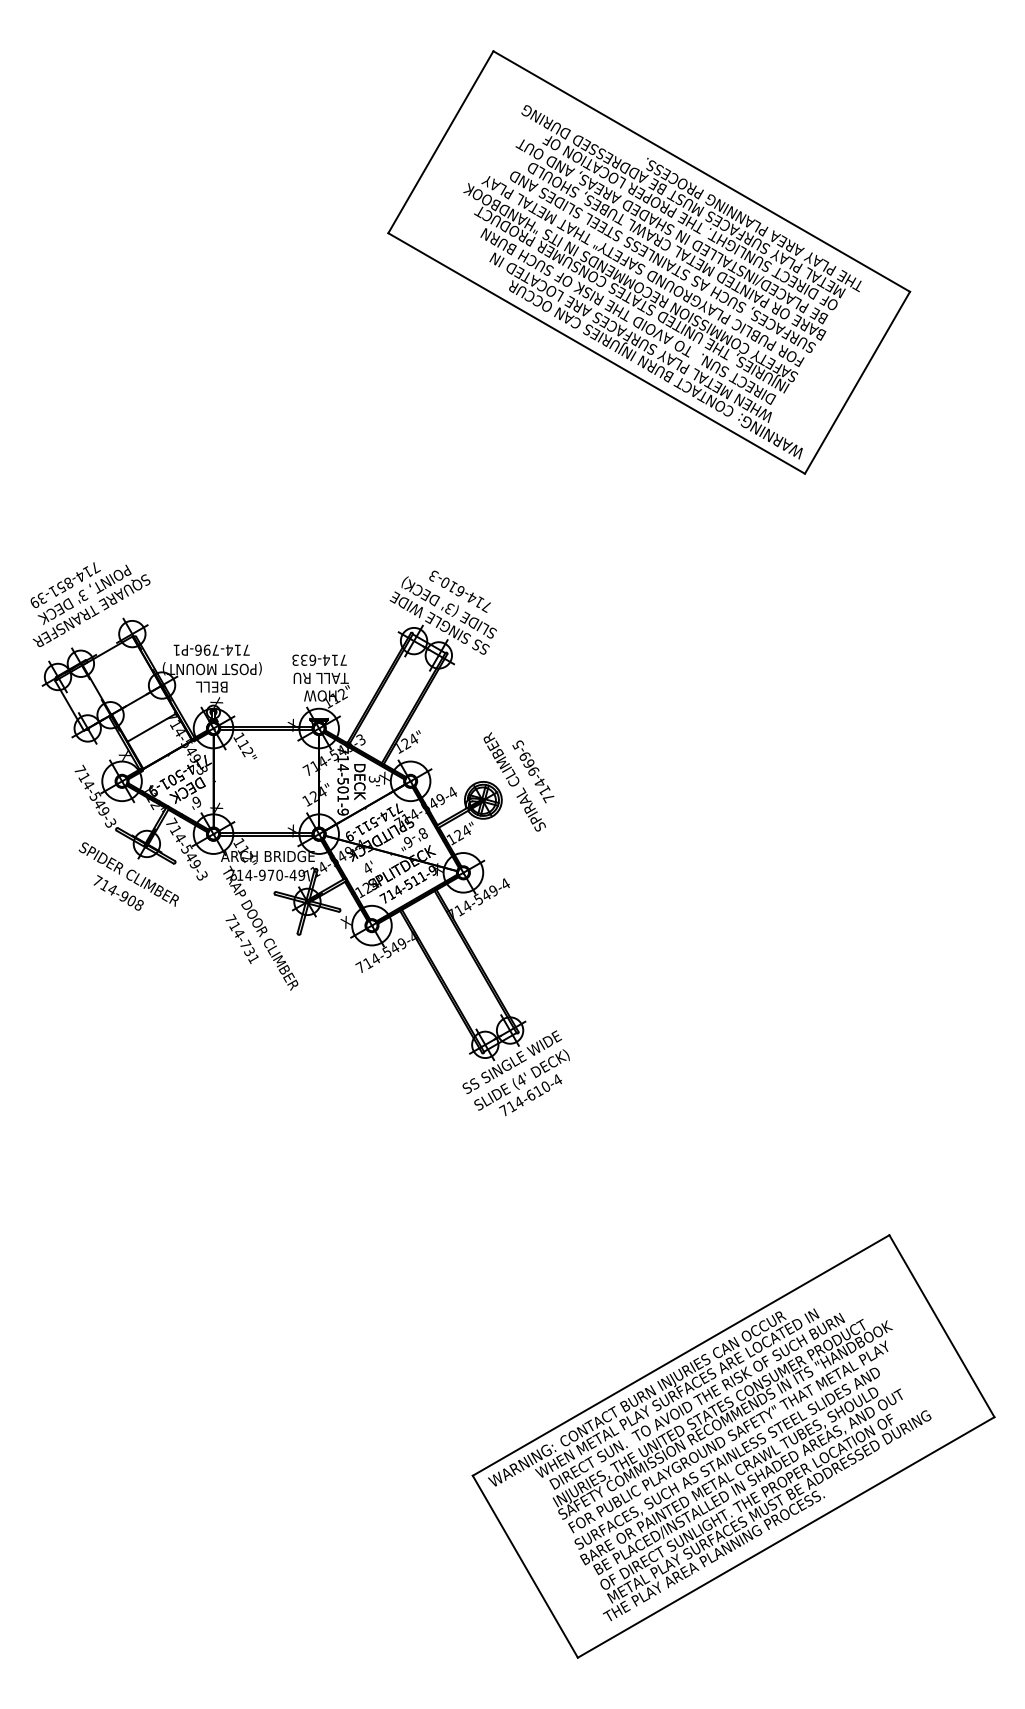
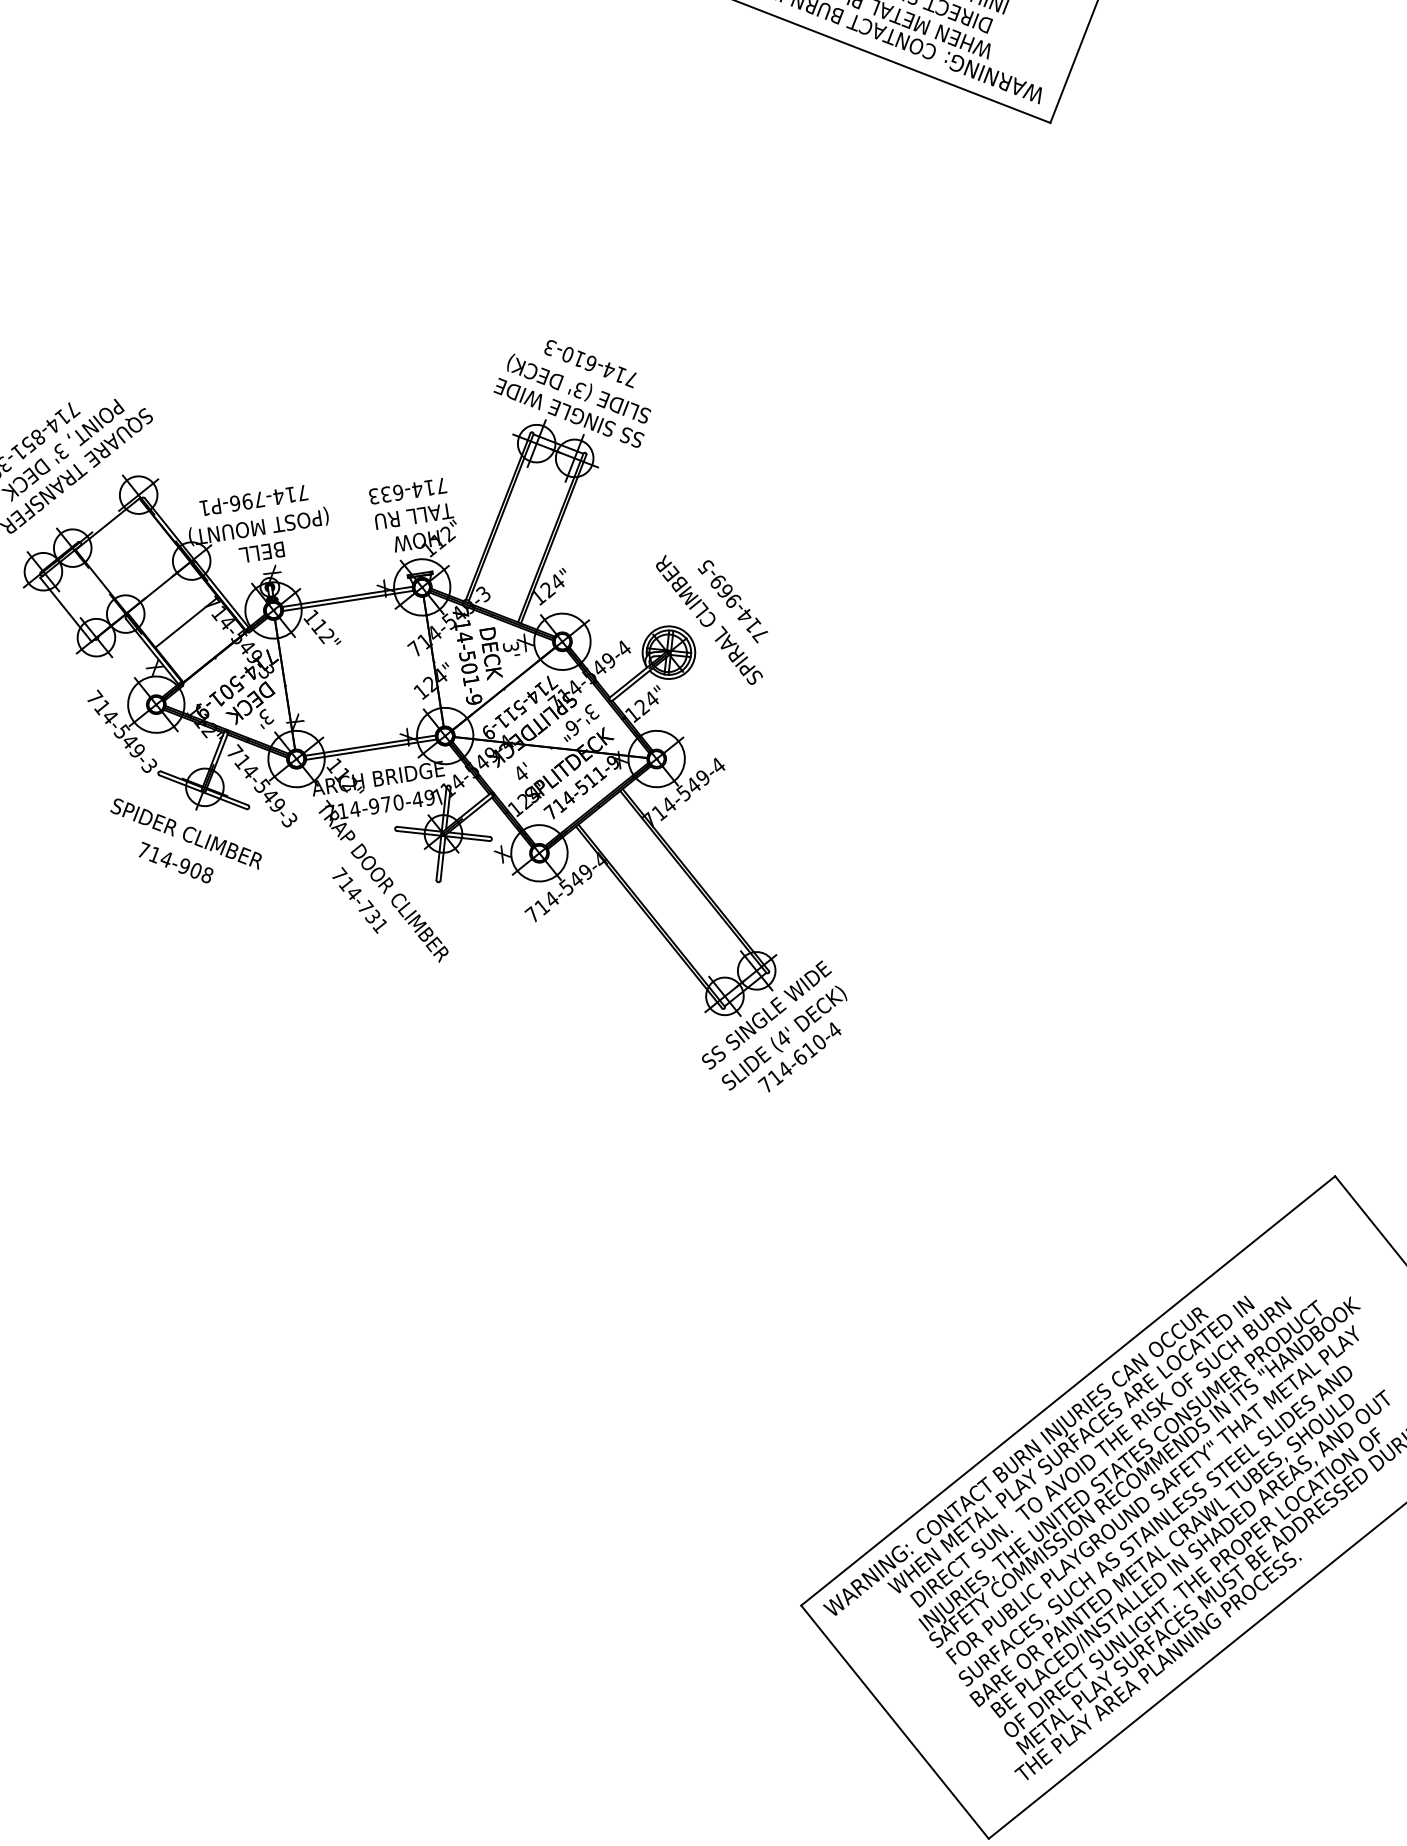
text: (196, 801) -> (265, 716), 6' -> 3'
text: (423, 832) -> (591, 710), 8'-6" -> 3'-6"

